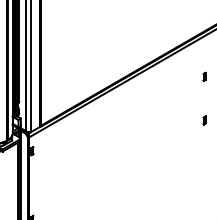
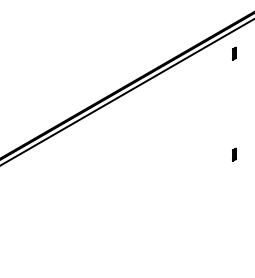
part: (204, 76) -> (234, 53), moved

